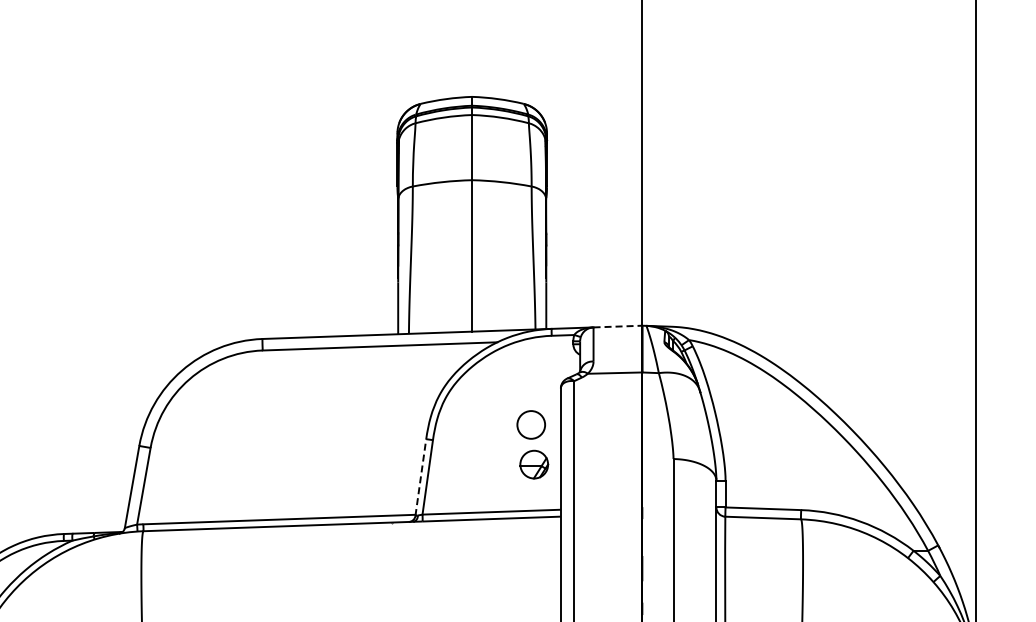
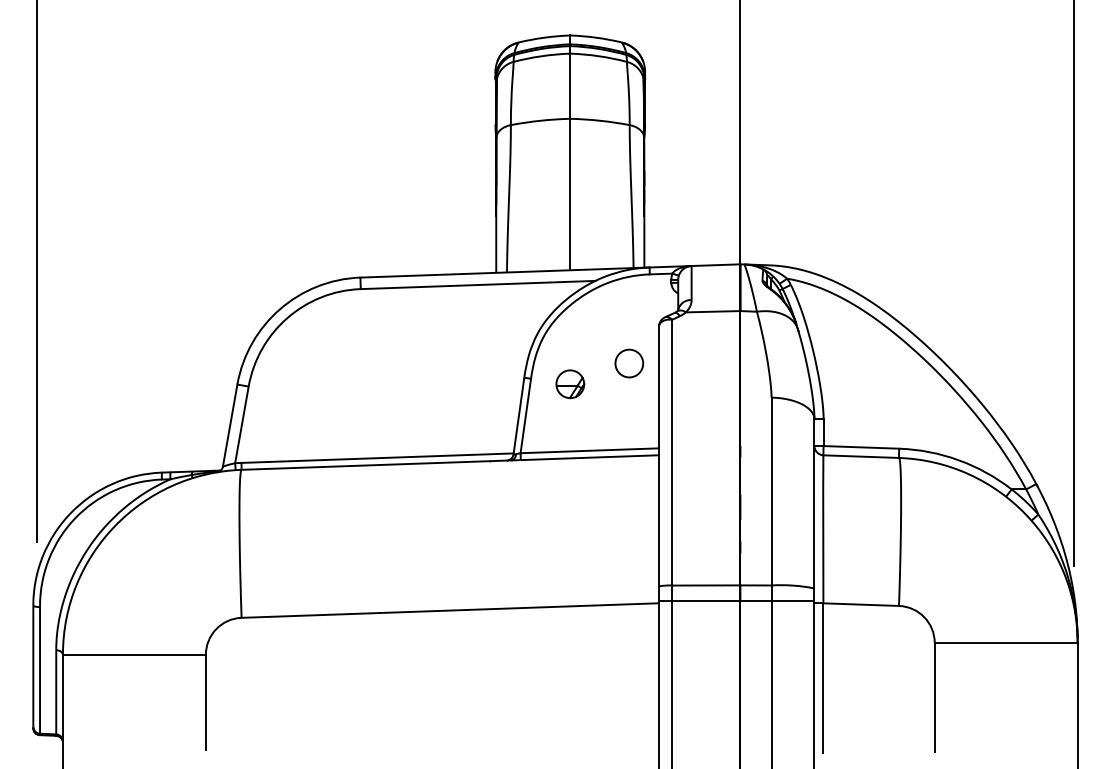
line: (618, 326) -> (716, 265), dashed -> solid
part: (534, 464) -> (570, 384), moved
line: (420, 477) -> (518, 416), dashed -> solid

